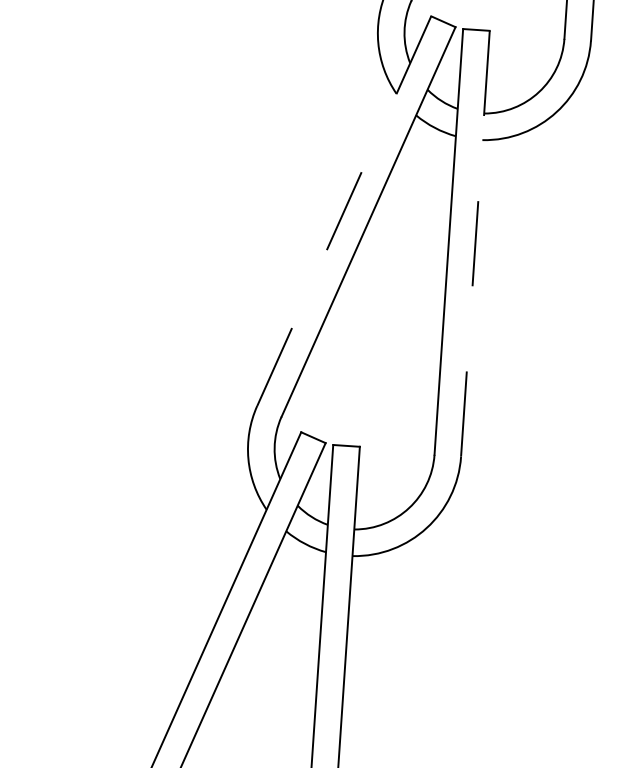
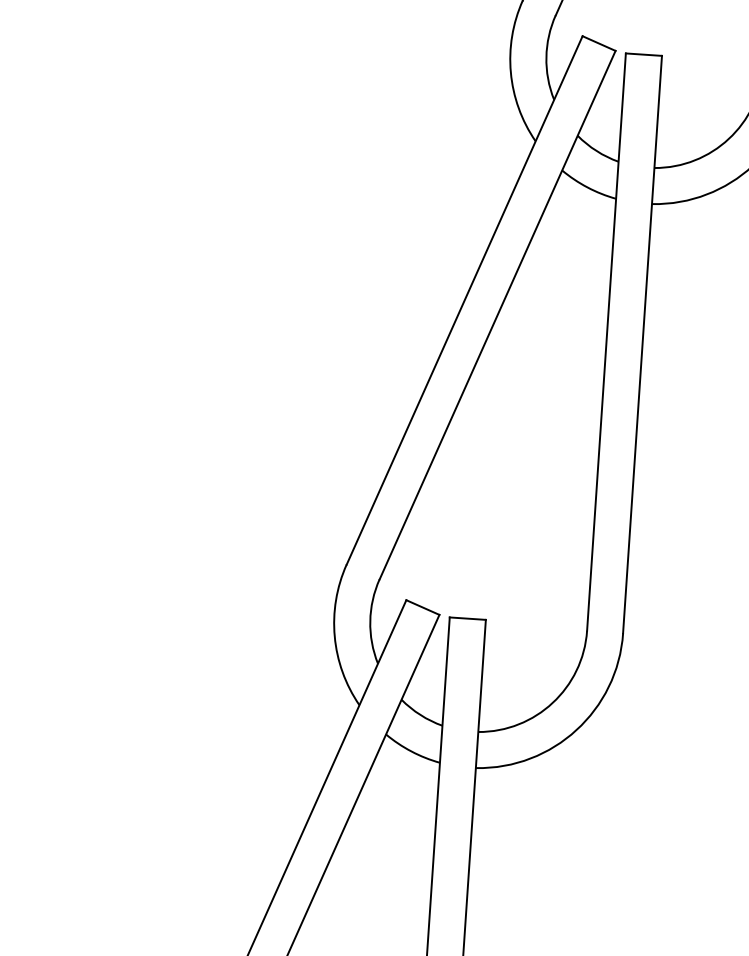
line: (344, 211) -> (465, 300), dashed -> solid
line: (475, 244) -> (642, 345), dashed -> solid

